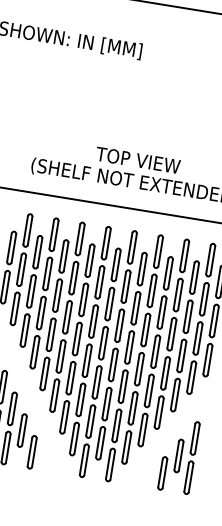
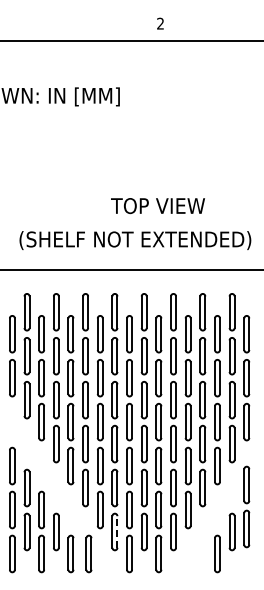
text: (137, 160) -> (157, 206), moved
line: (76, 439) -> (117, 532), solid -> dashed
part: (47, 454) -> (88, 553), added
part: (191, 457) -> (246, 506), moved

